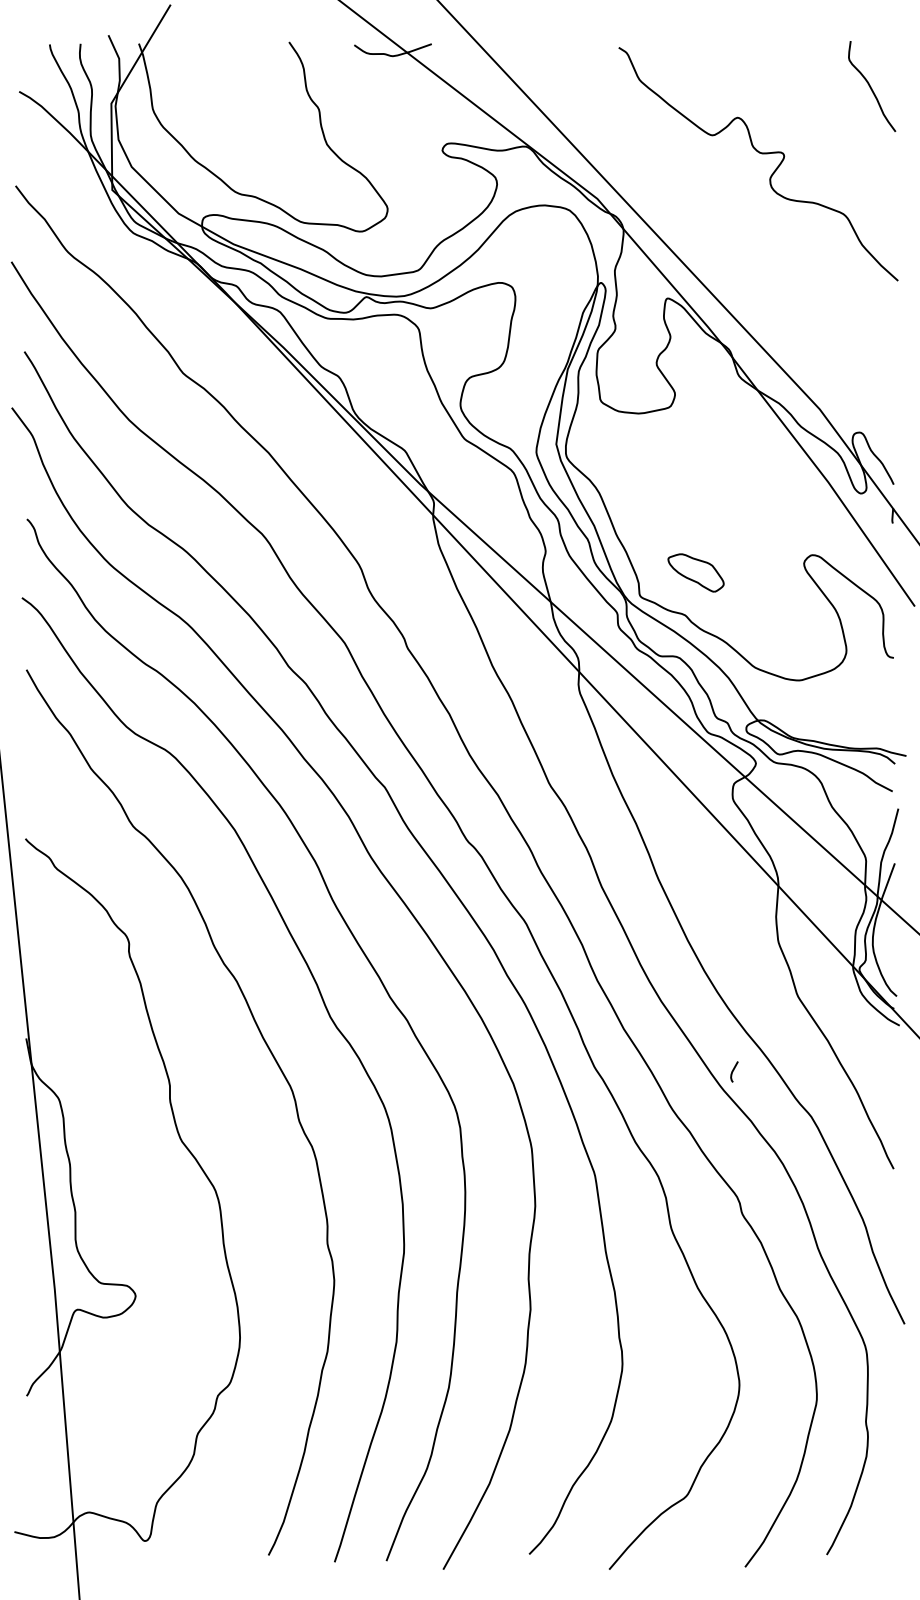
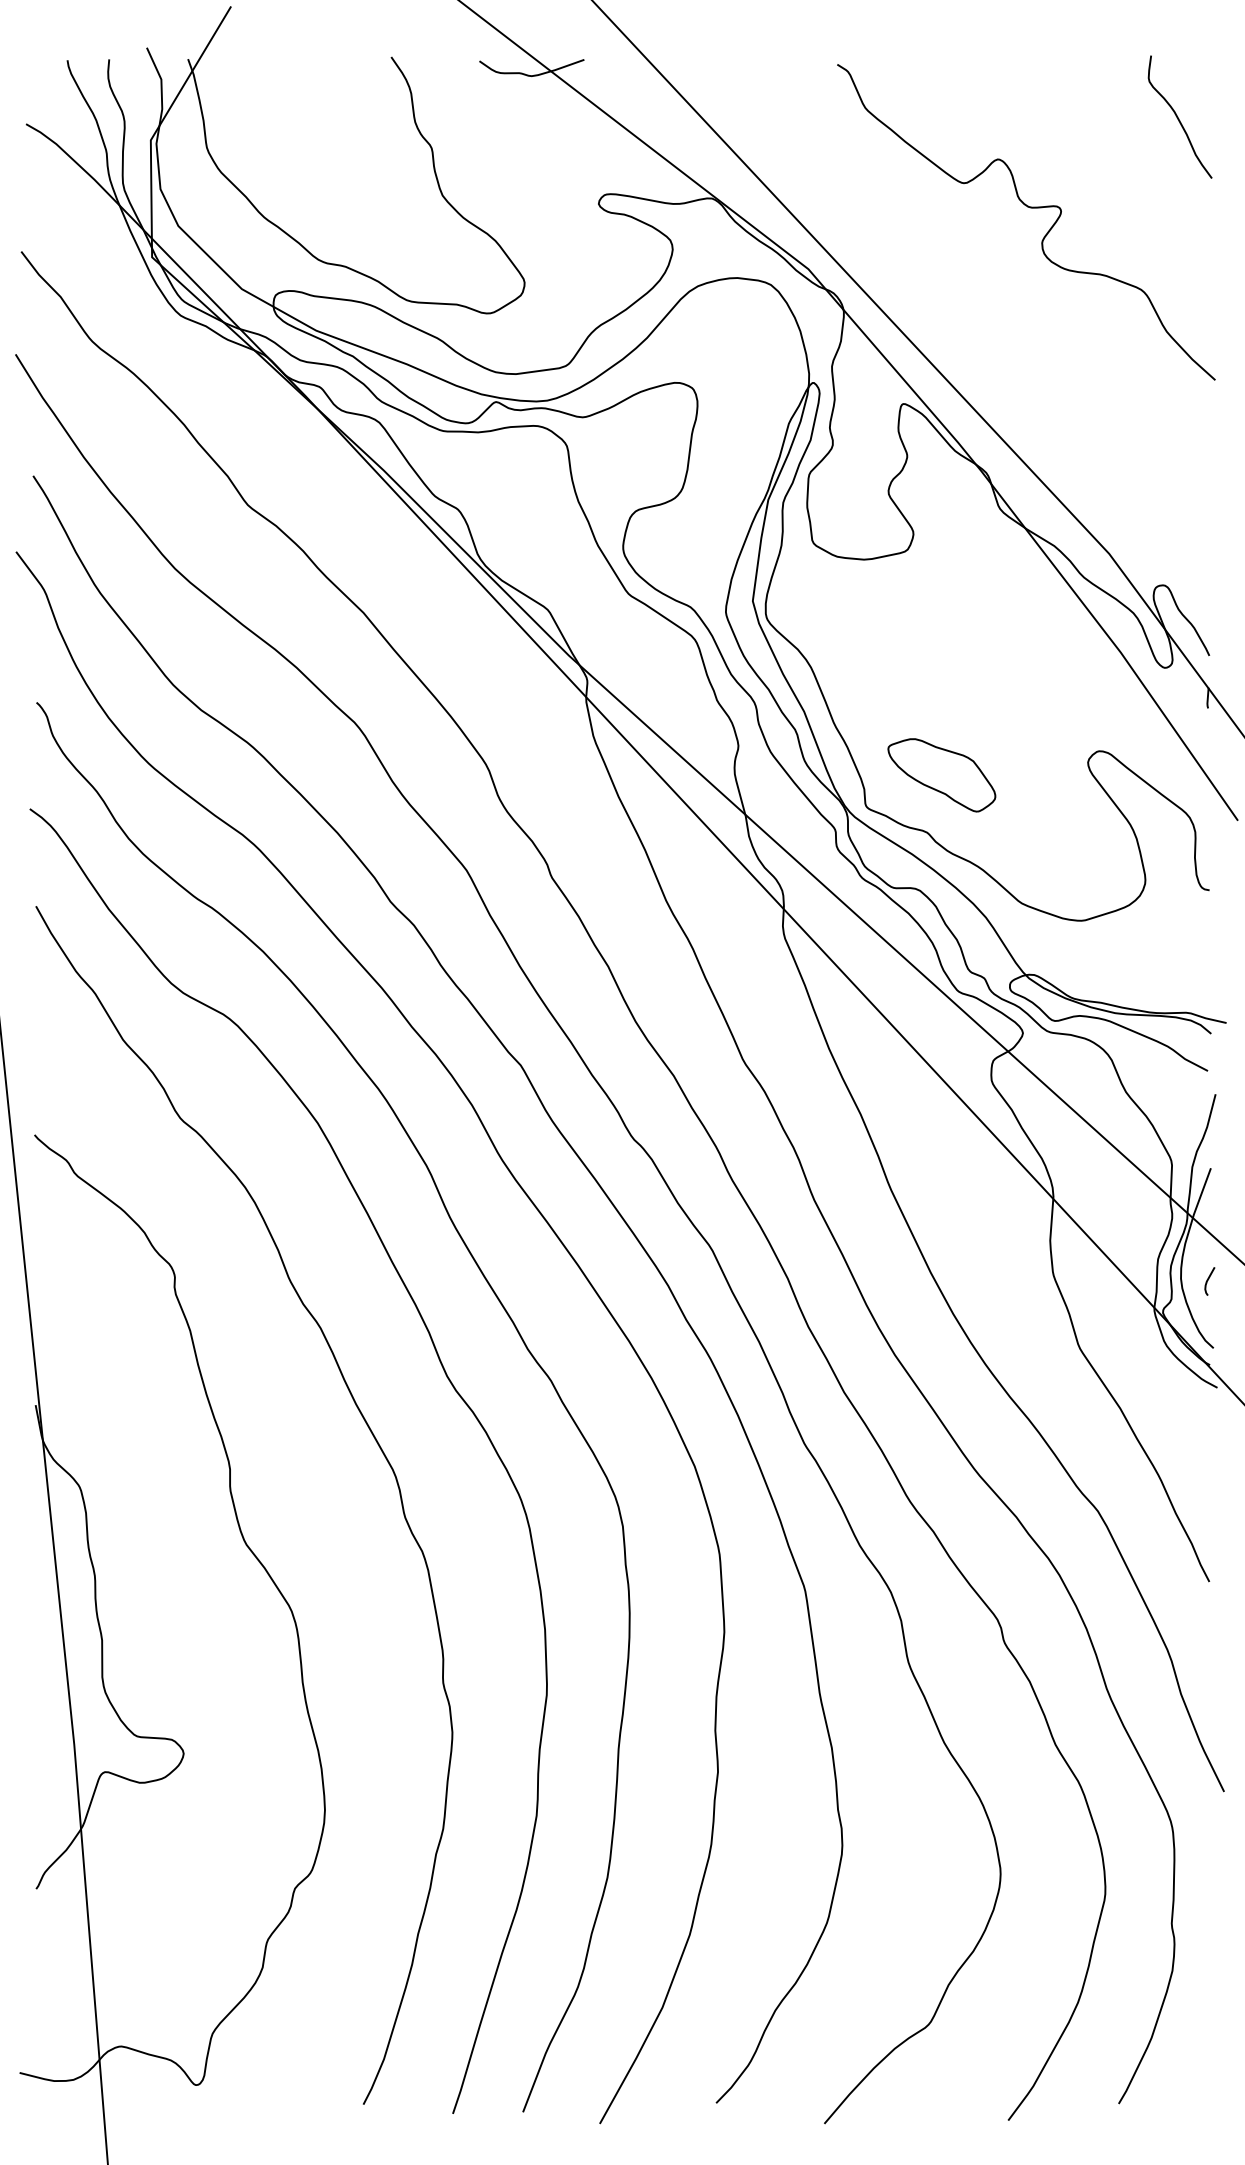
part: (695, 573) -> (941, 775), size x1.43
curve: (733, 1071) -> (1208, 1280), moved

